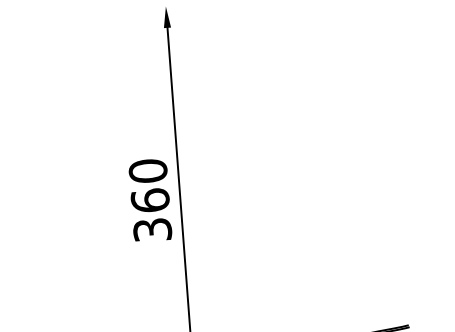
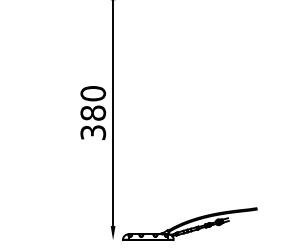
text: (149, 199) -> (92, 112), 360 -> 380

